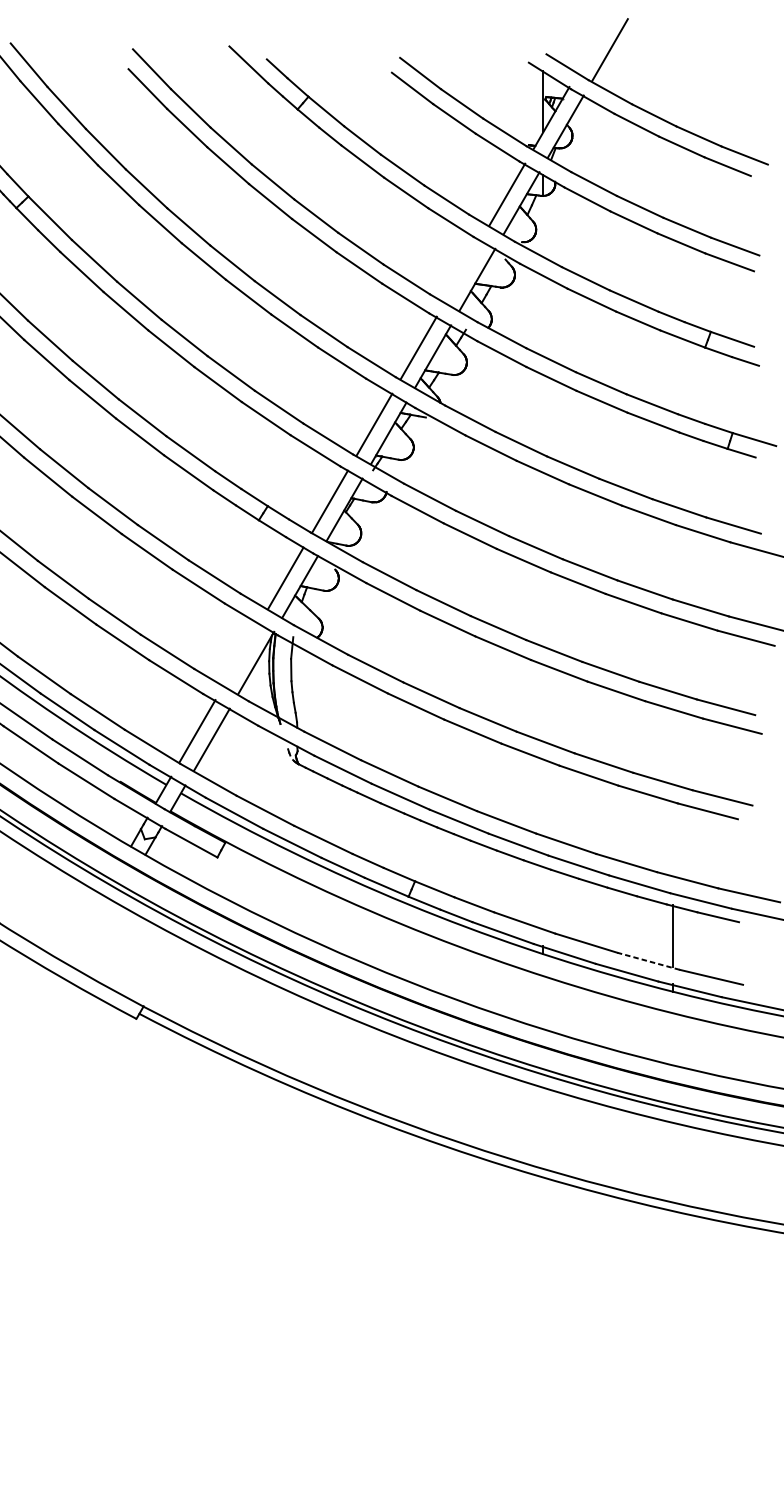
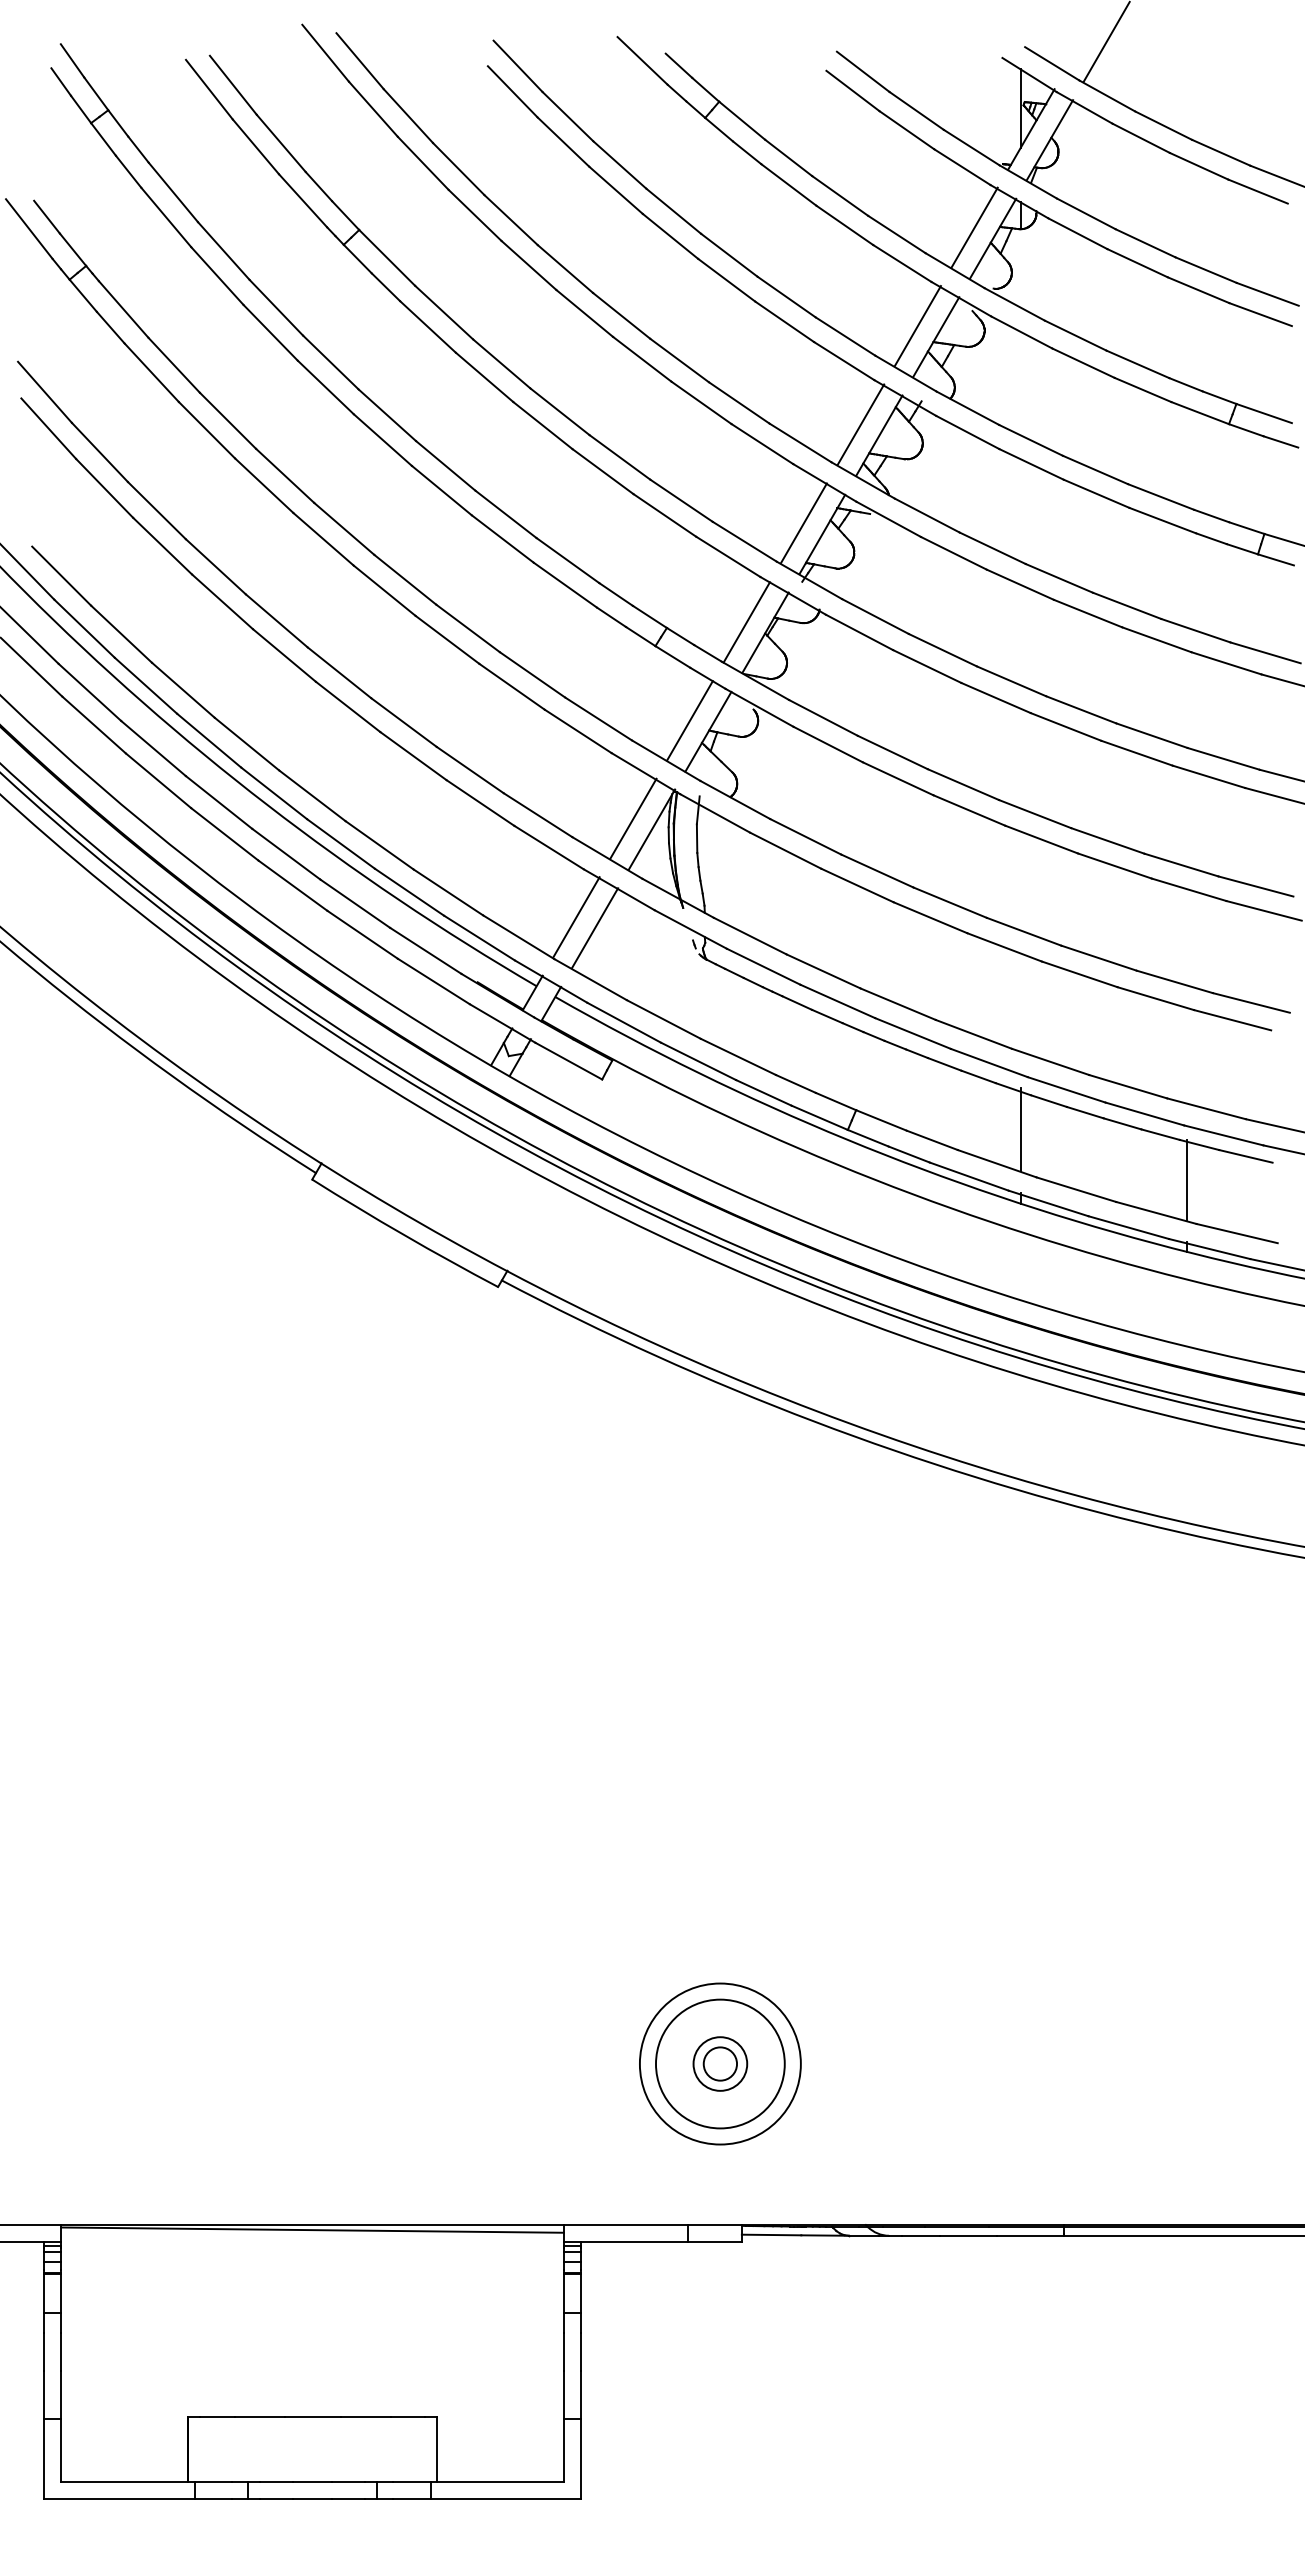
line: (462, 271) -> (917, 326), added
line: (241, 654) -> (633, 818), added
line: (542, 896) -> (1020, 1129), added
line: (648, 960) -> (1156, 1212), dashed -> solid

